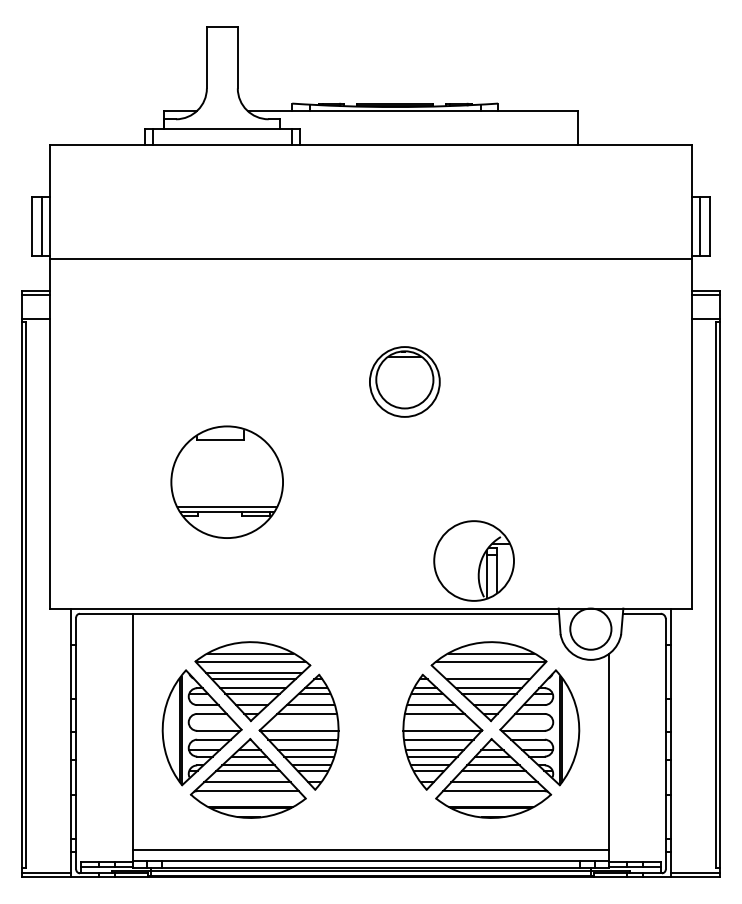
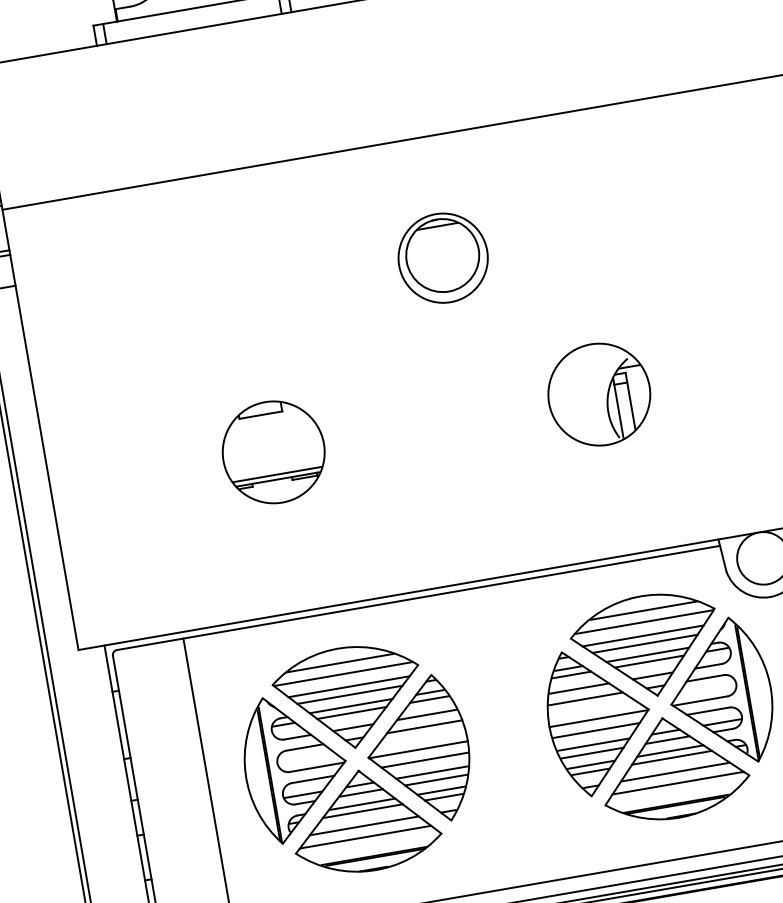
part: (404, 381) -> (442, 257), moved
part: (227, 481) -> (273, 451), size x0.71
part: (473, 560) -> (598, 394), moved
line: (487, 672) -> (642, 635), added

